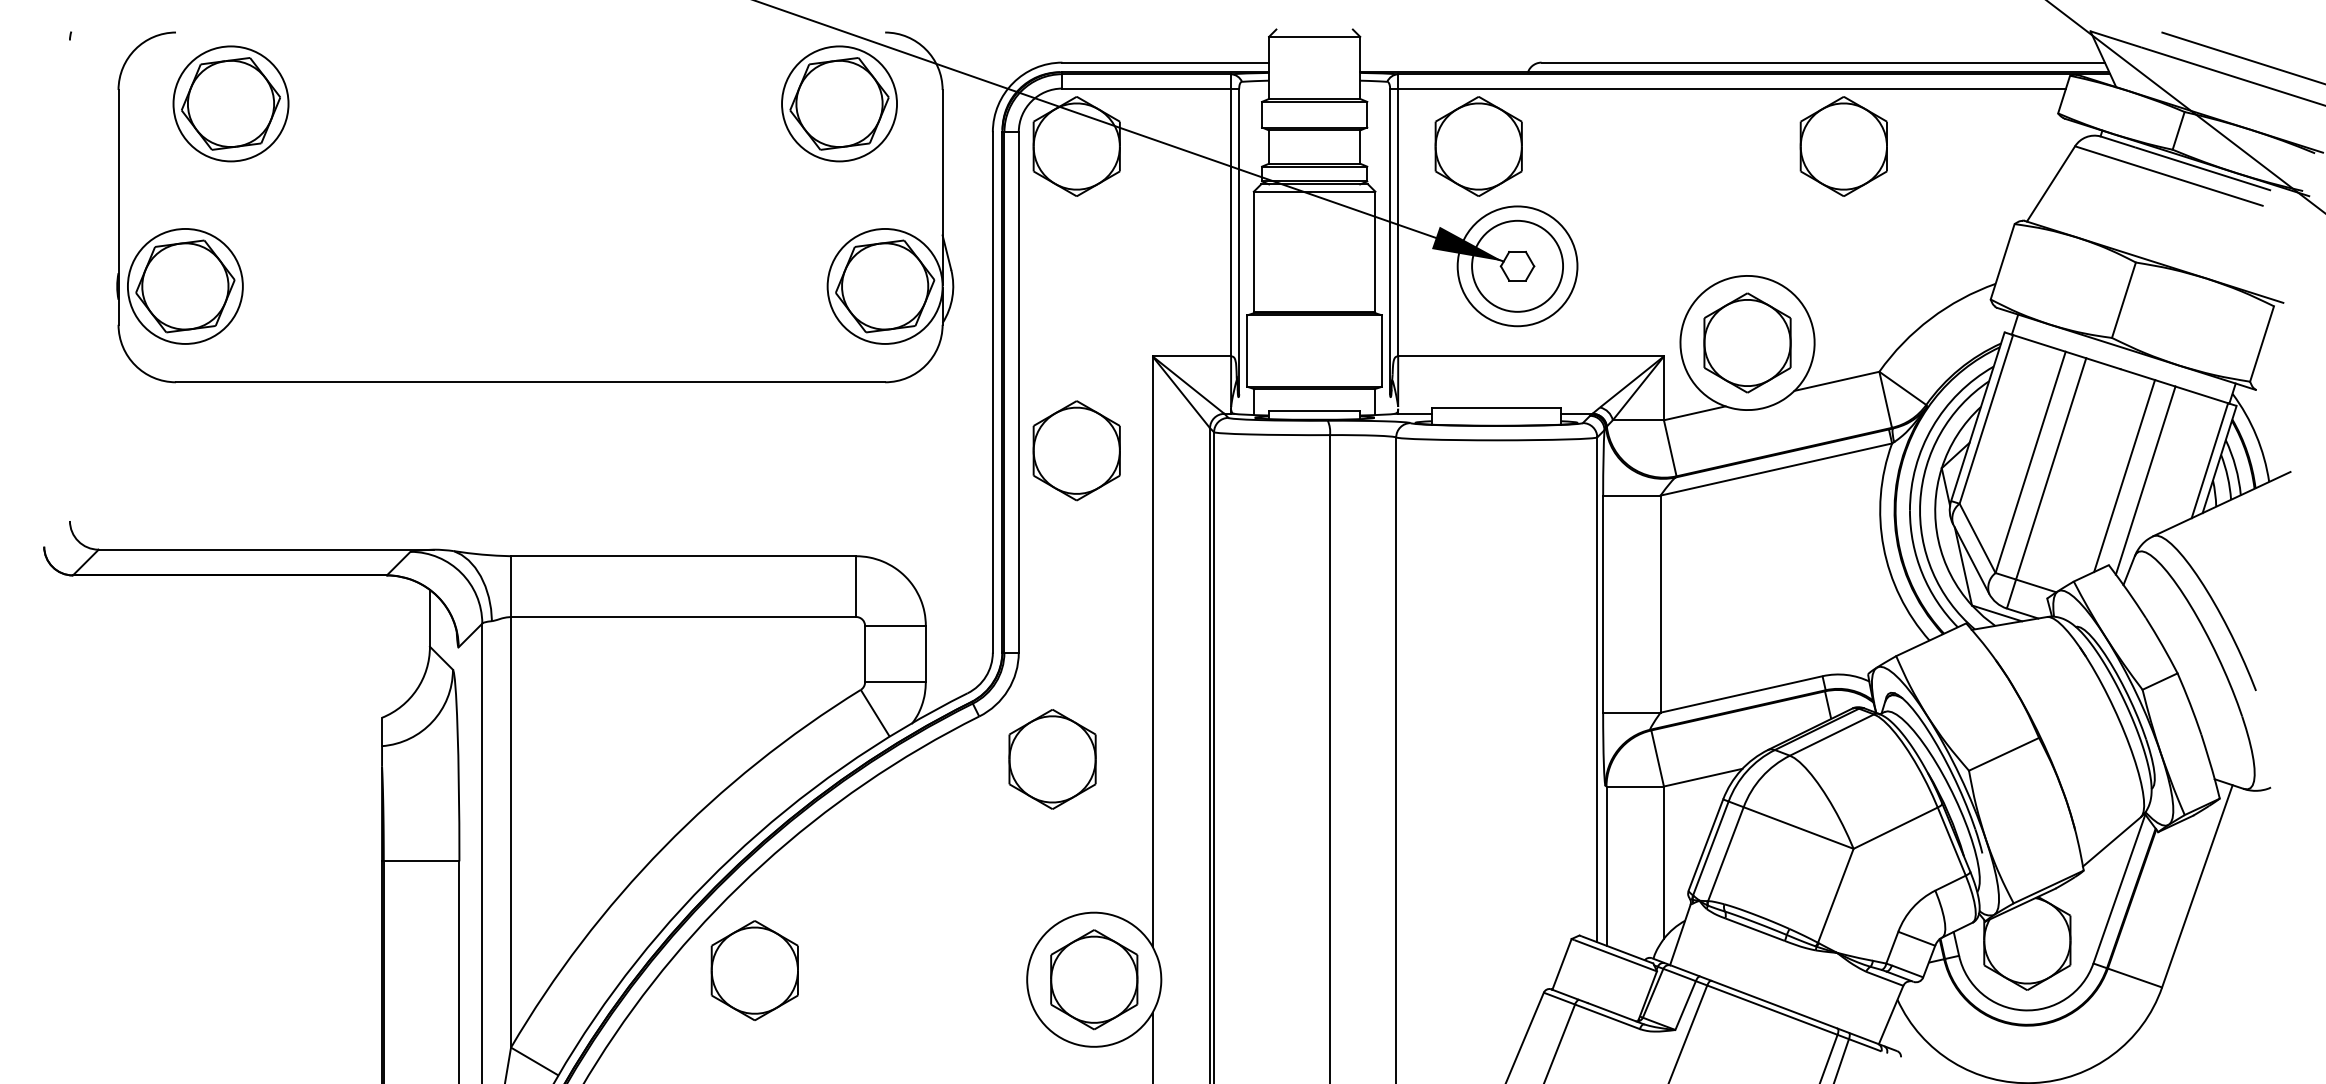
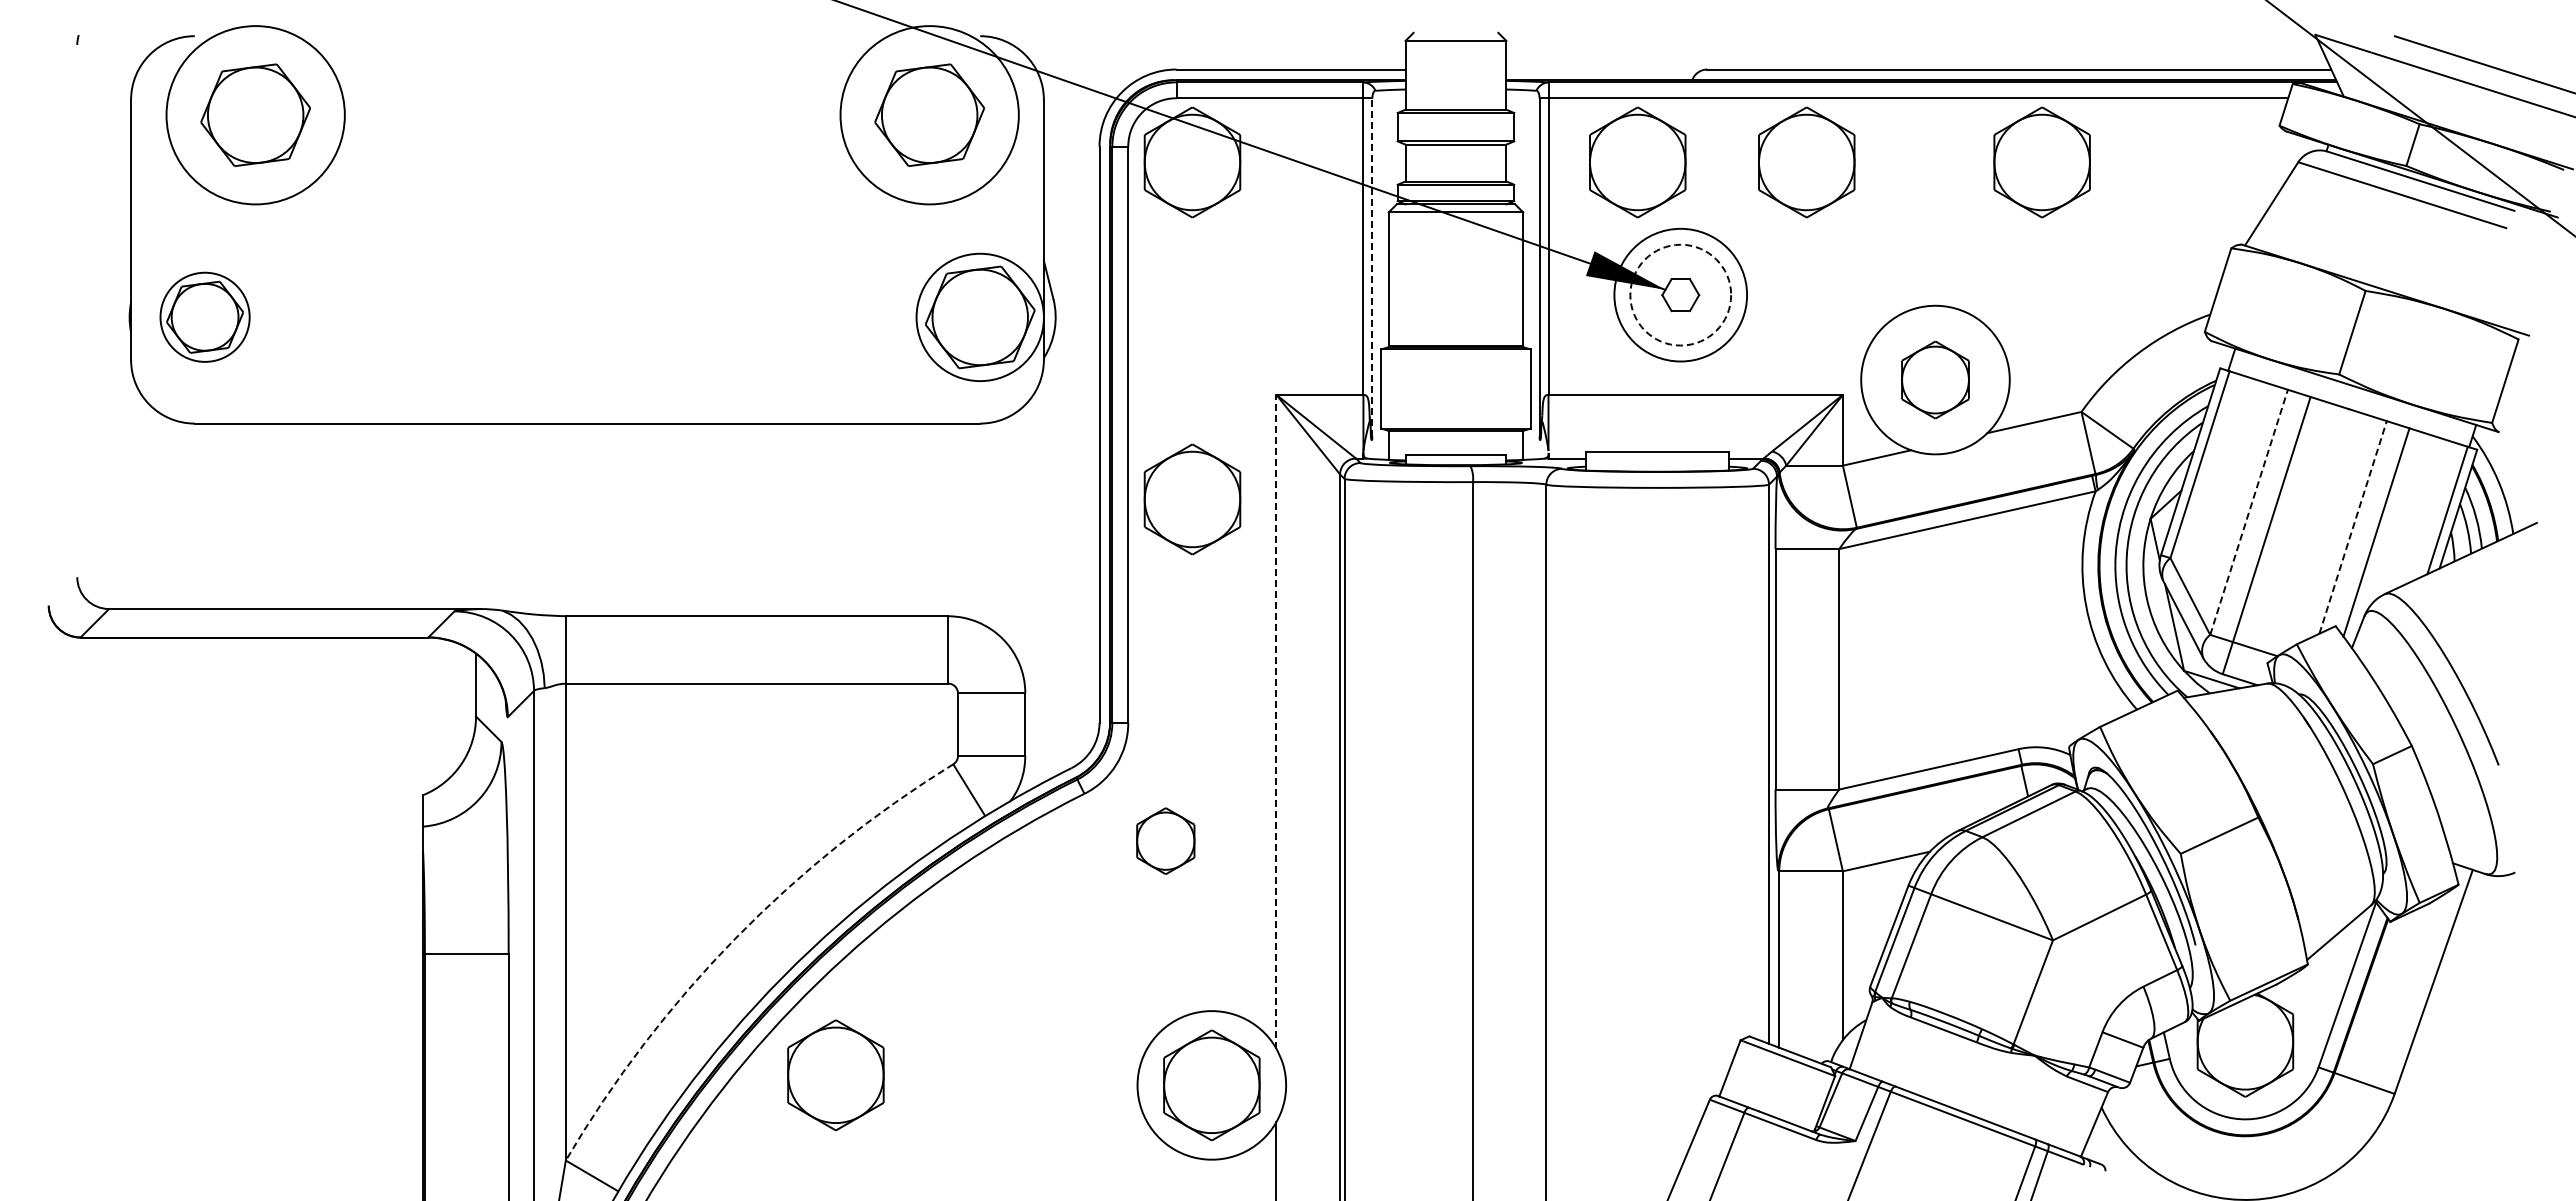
circle: (230, 103) -> (255, 114), size x1.4
circle: (839, 103) -> (929, 114), size x1.4
part: (1631, 146) -> (1806, 162), added
line: (1239, 241) -> (1372, 267), solid -> dashed
circle: (1517, 265) -> (1680, 294), solid -> dashed
part: (184, 285) -> (204, 316), size x0.7
part: (1747, 342) -> (1935, 379), size x0.7
line: (2031, 462) -> (2249, 512), solid -> dashed
line: (2124, 476) -> (2353, 527), solid -> dashed
line: (1152, 651) -> (1276, 721), solid -> dashed
part: (1052, 758) -> (1165, 840), size x0.6
arc: (664, 847) -> (735, 938), solid -> dashed

